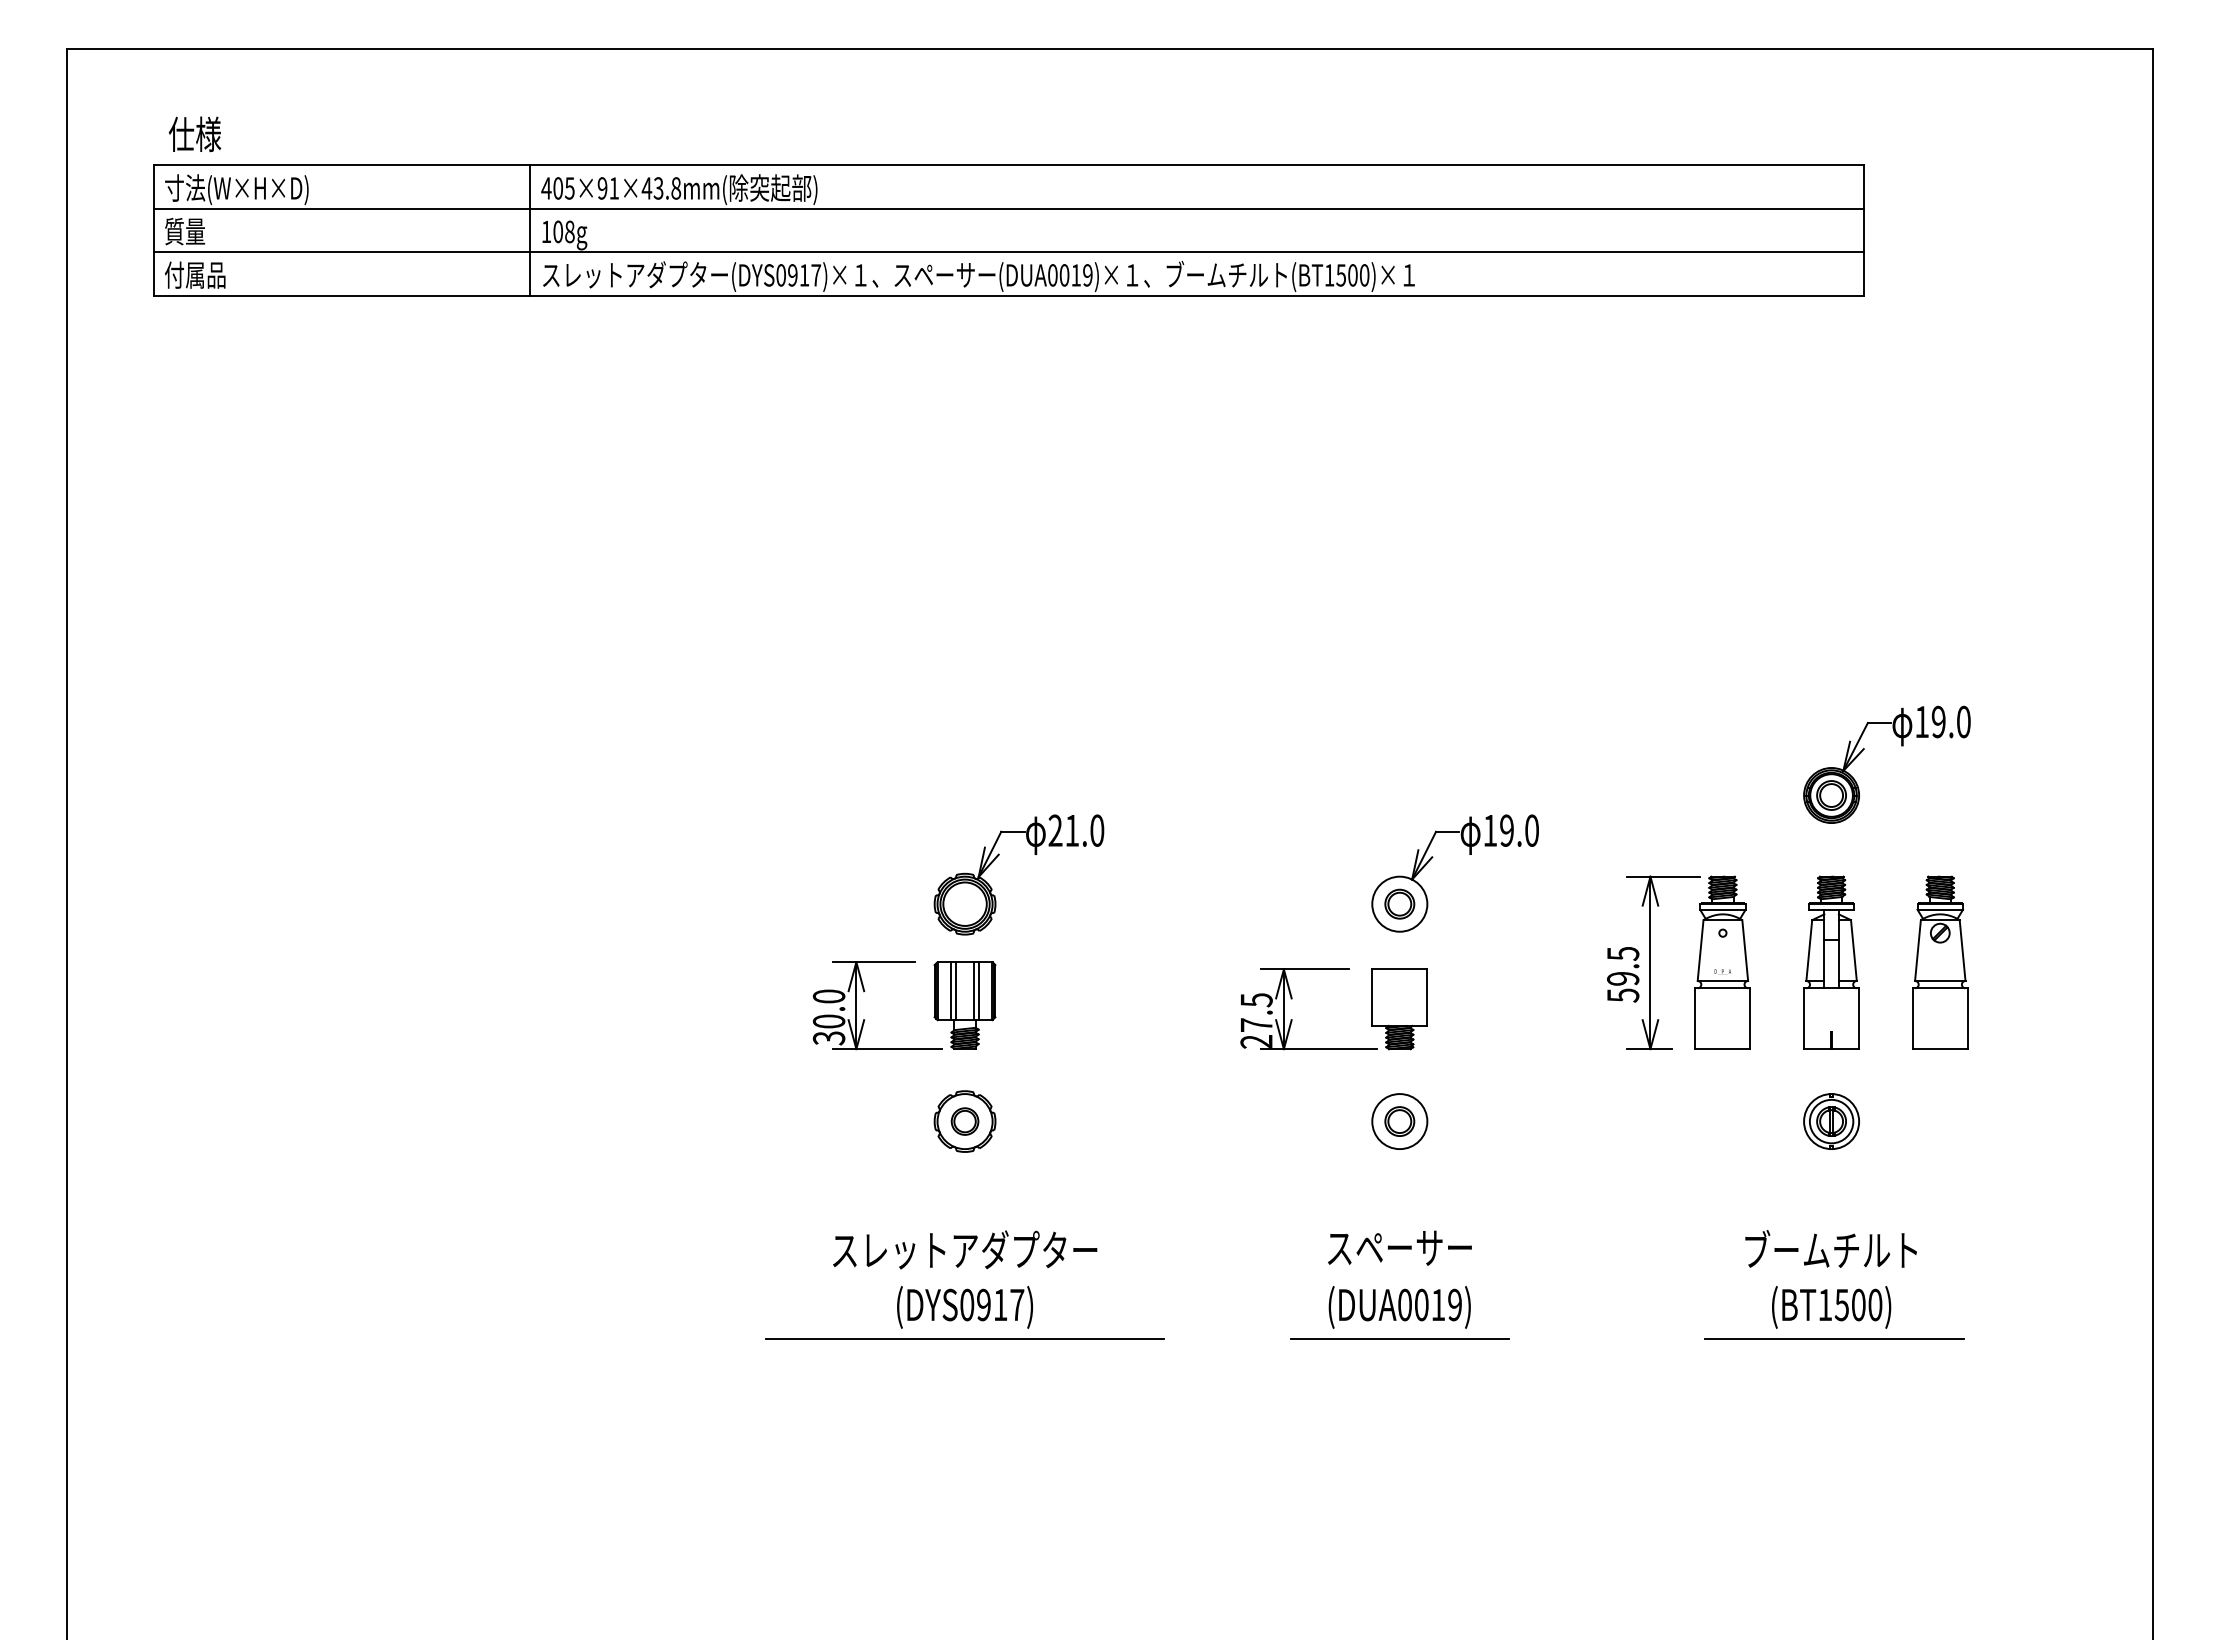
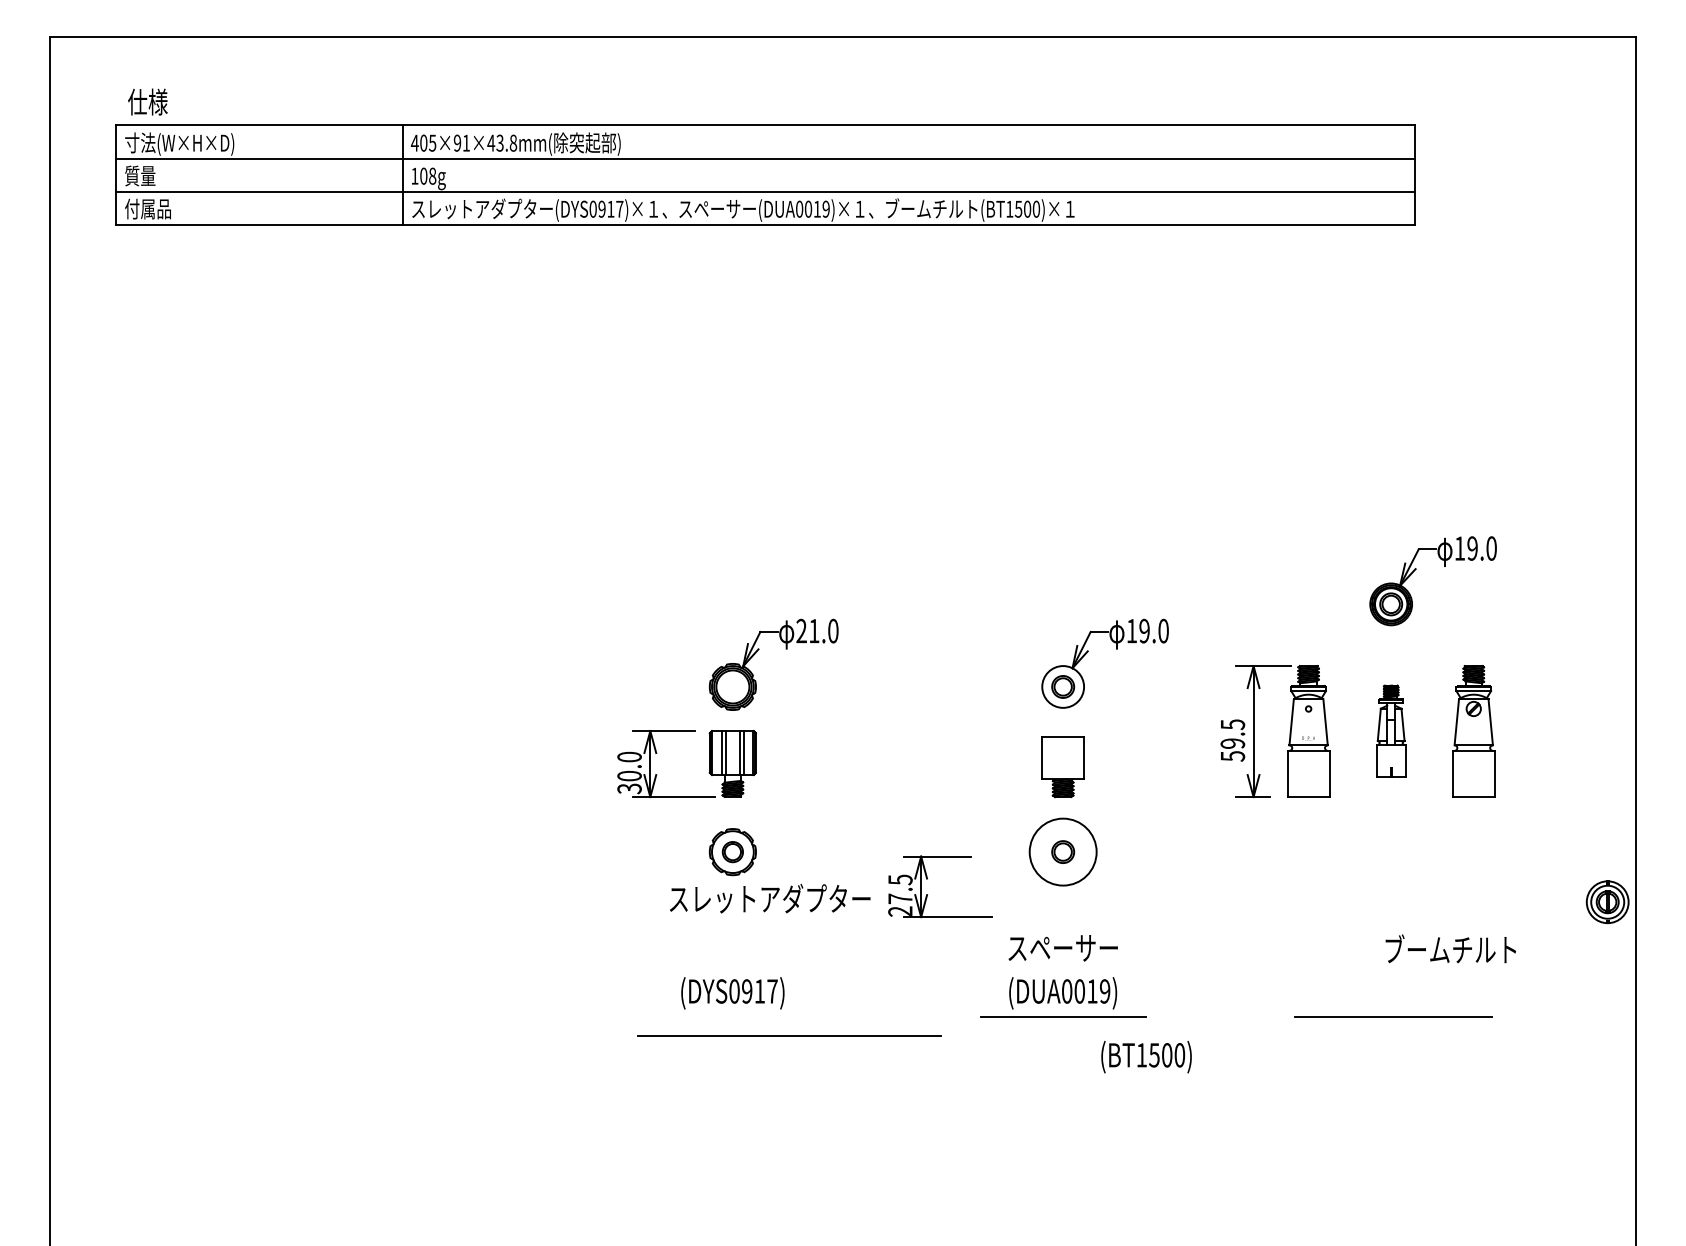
part: (1831, 962) -> (1391, 731), size x0.7
part: (1292, 999) -> (927, 879), moved
circle: (1399, 1121) -> (1062, 852), size x1.6
part: (1831, 1121) -> (1607, 902), moved
text: (1830, 1248) -> (1450, 948), moved
text: (965, 1249) -> (770, 898), moved
text: (1831, 1307) -> (1146, 1057), moved
line: (964, 1338) -> (788, 1035), moved

